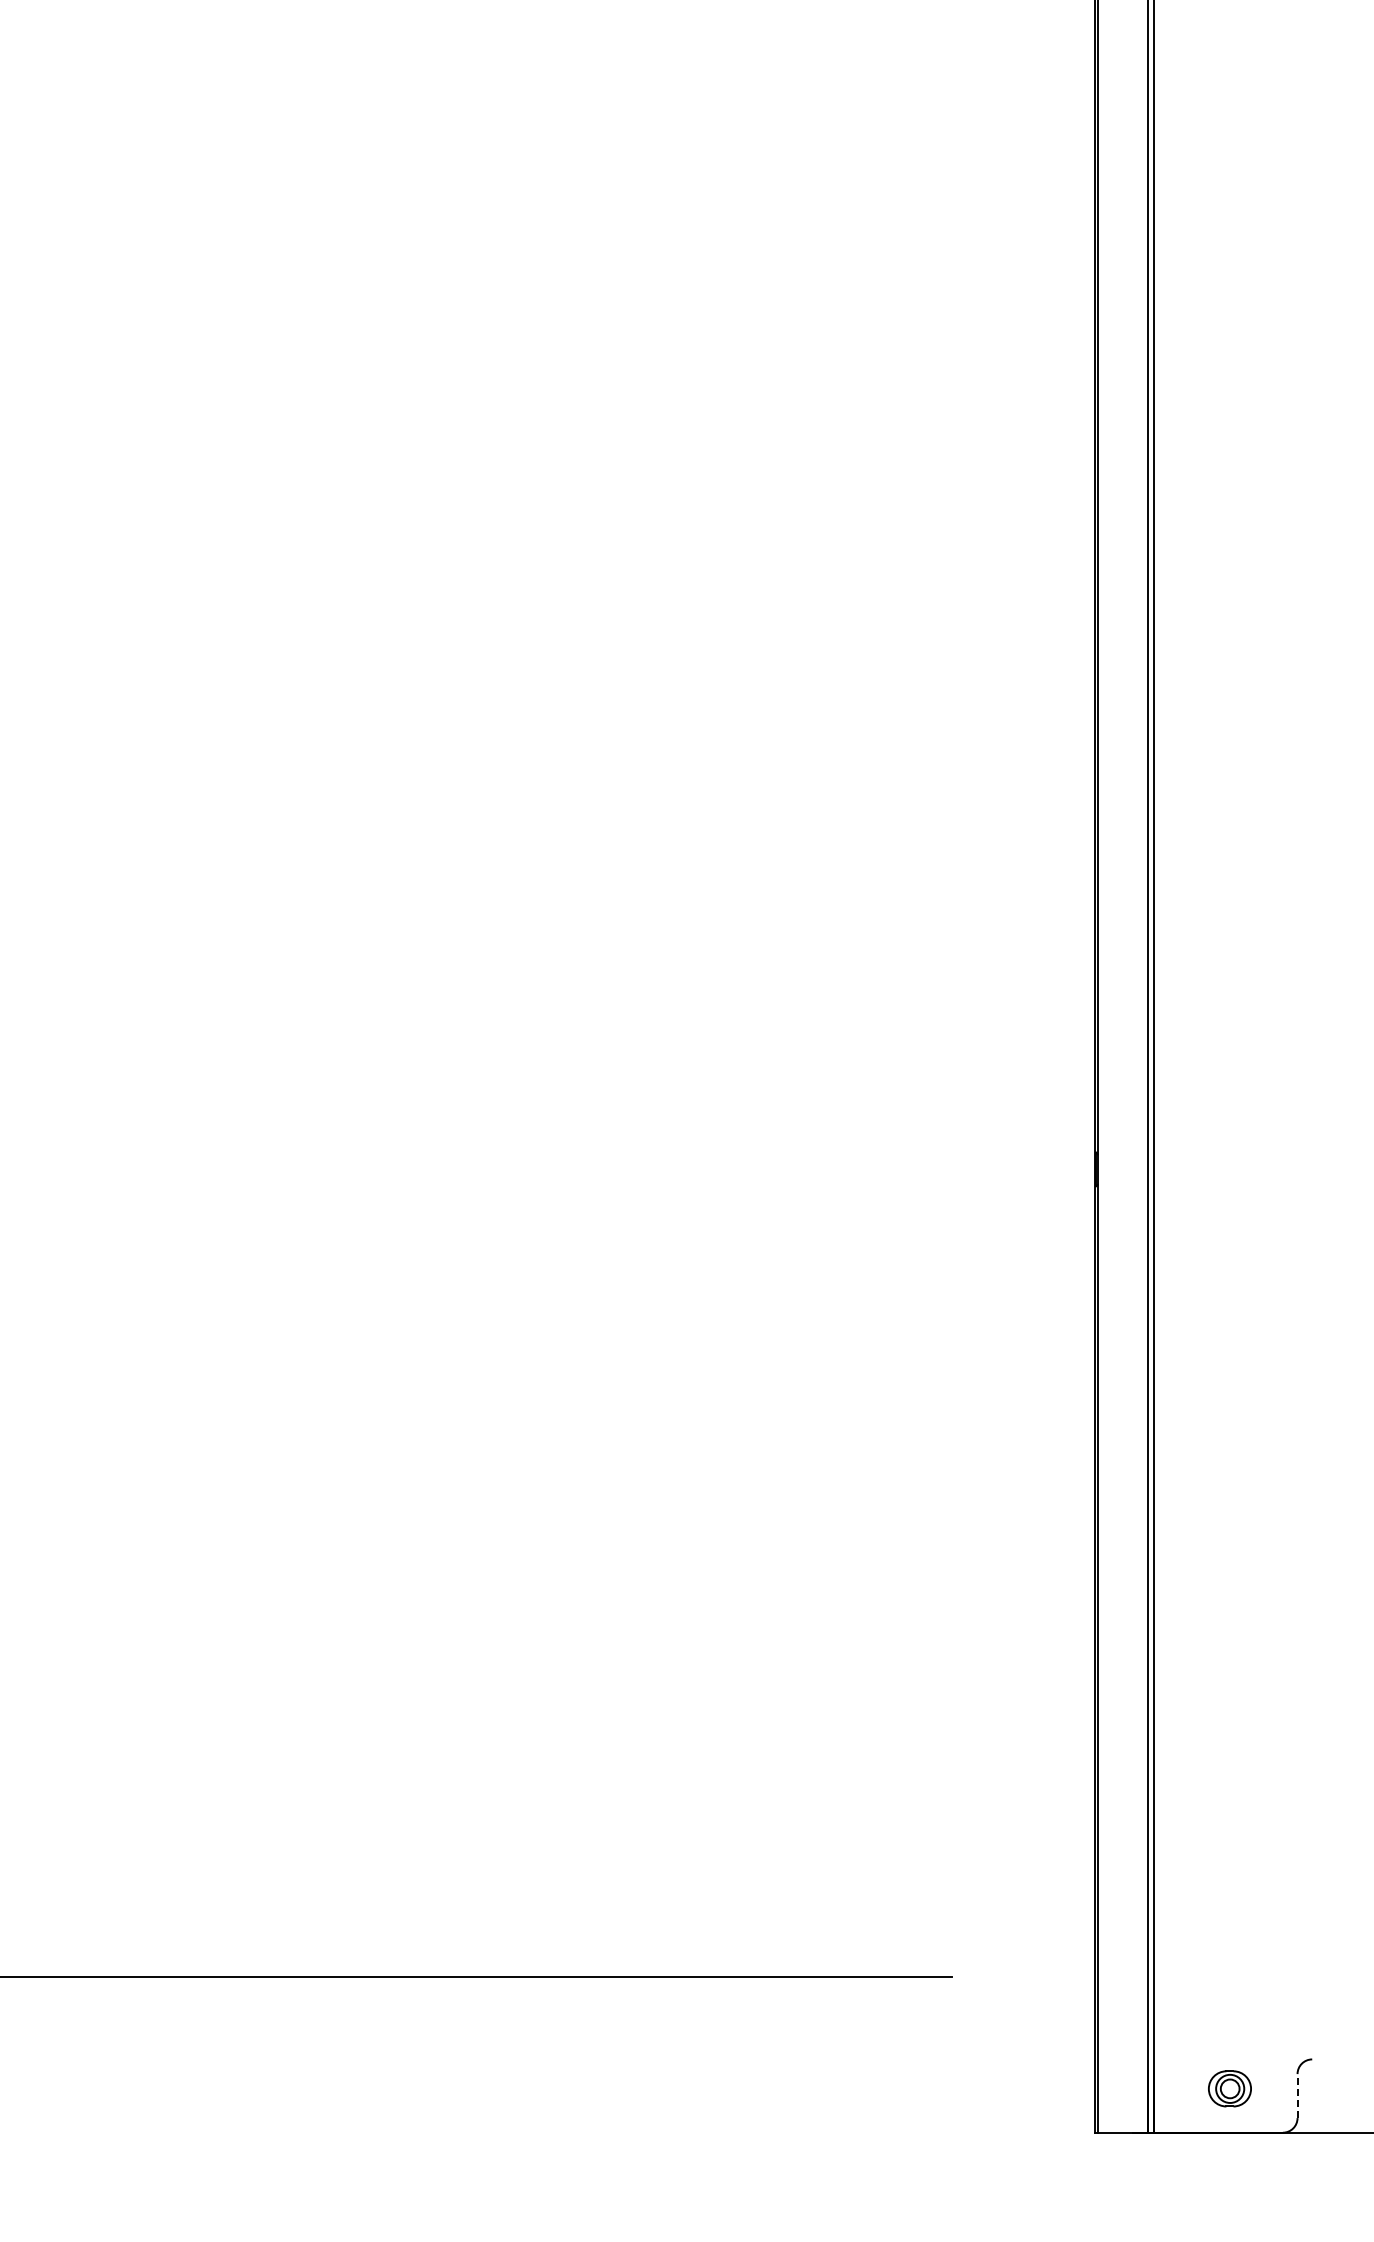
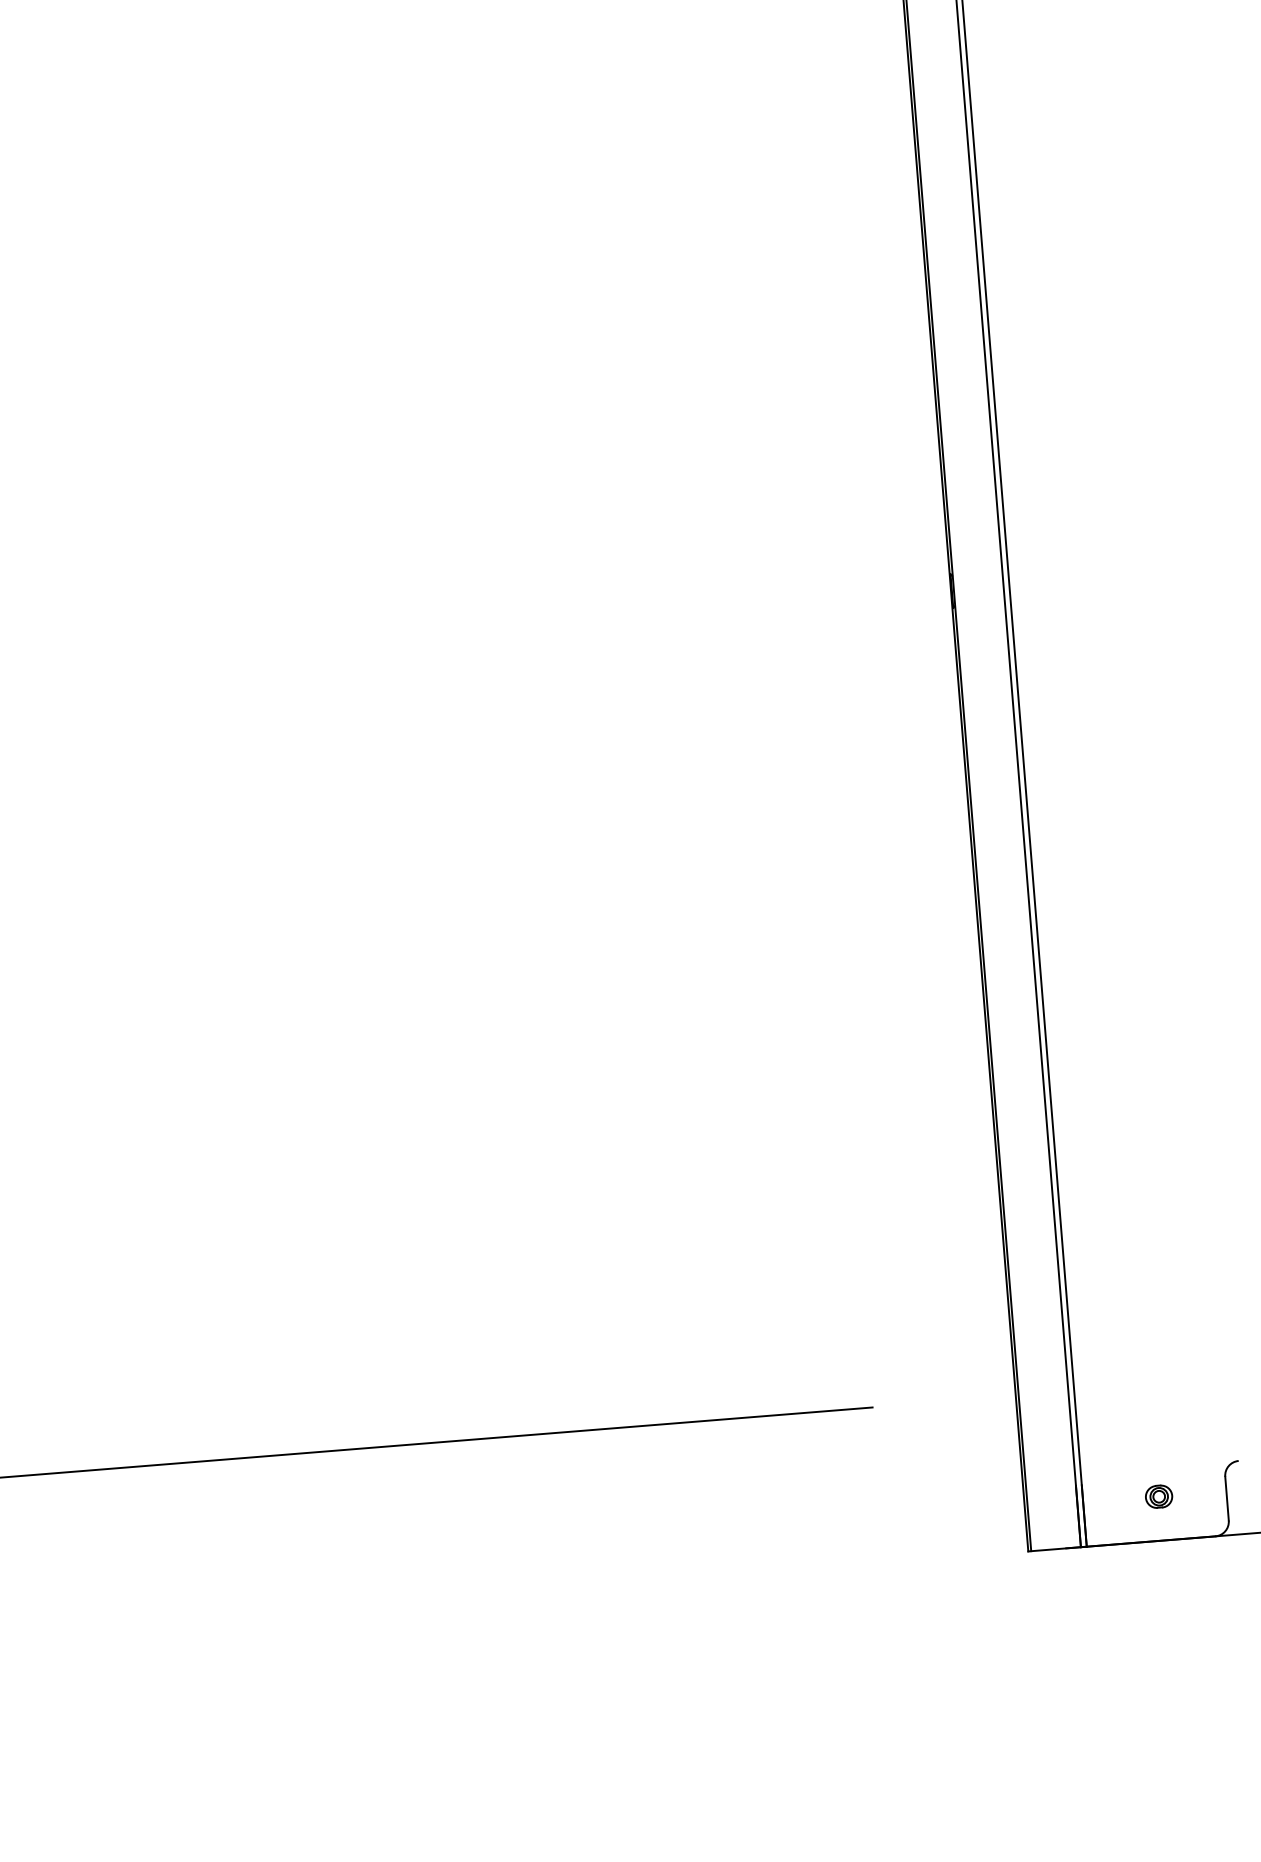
part: (1229, 2088) -> (1158, 1496), size x0.62
line: (1297, 2096) -> (1227, 1499), dashed -> solid

